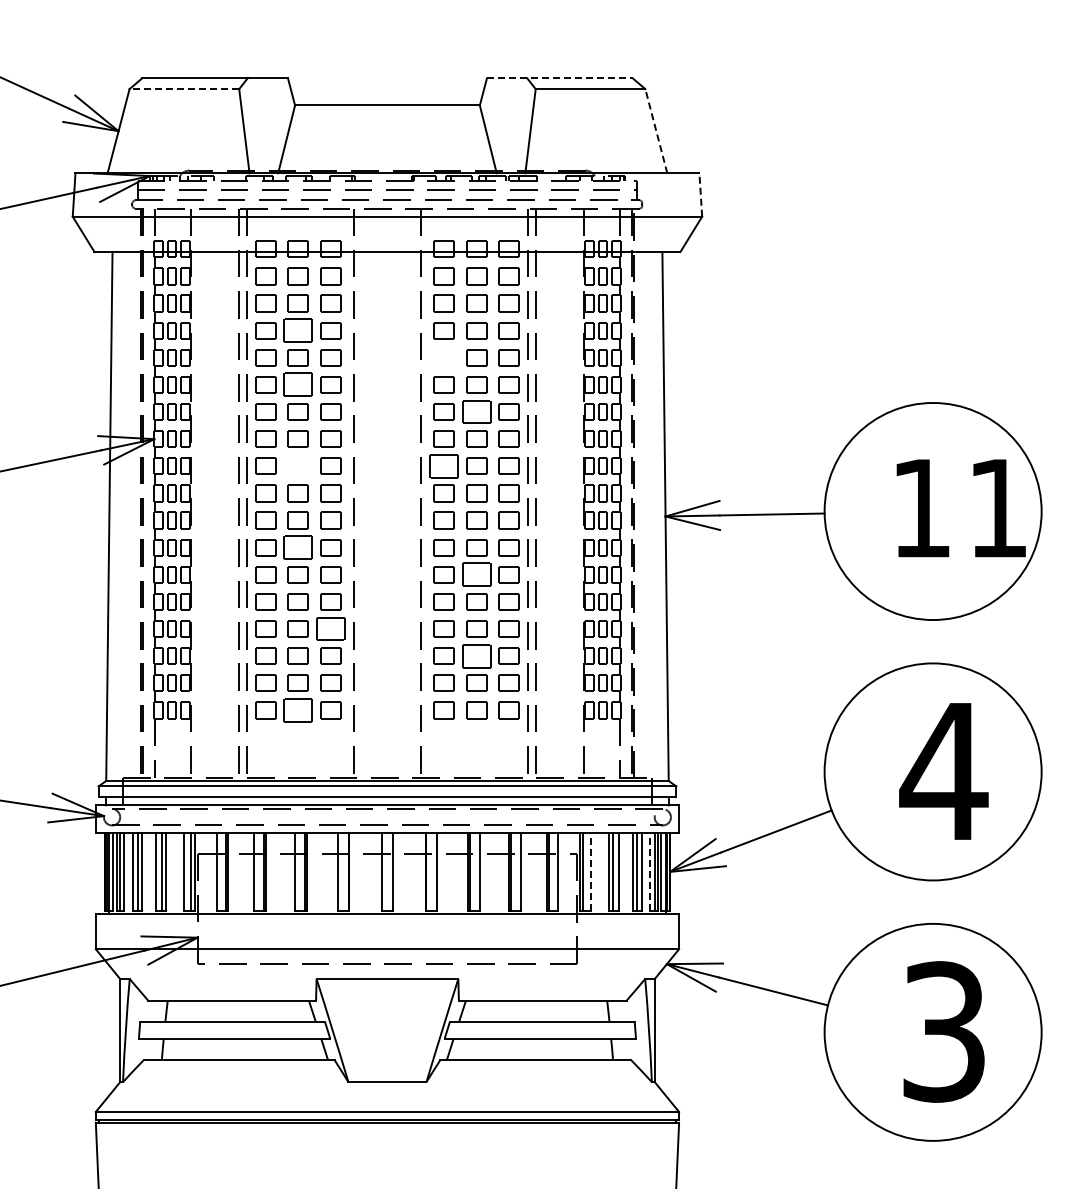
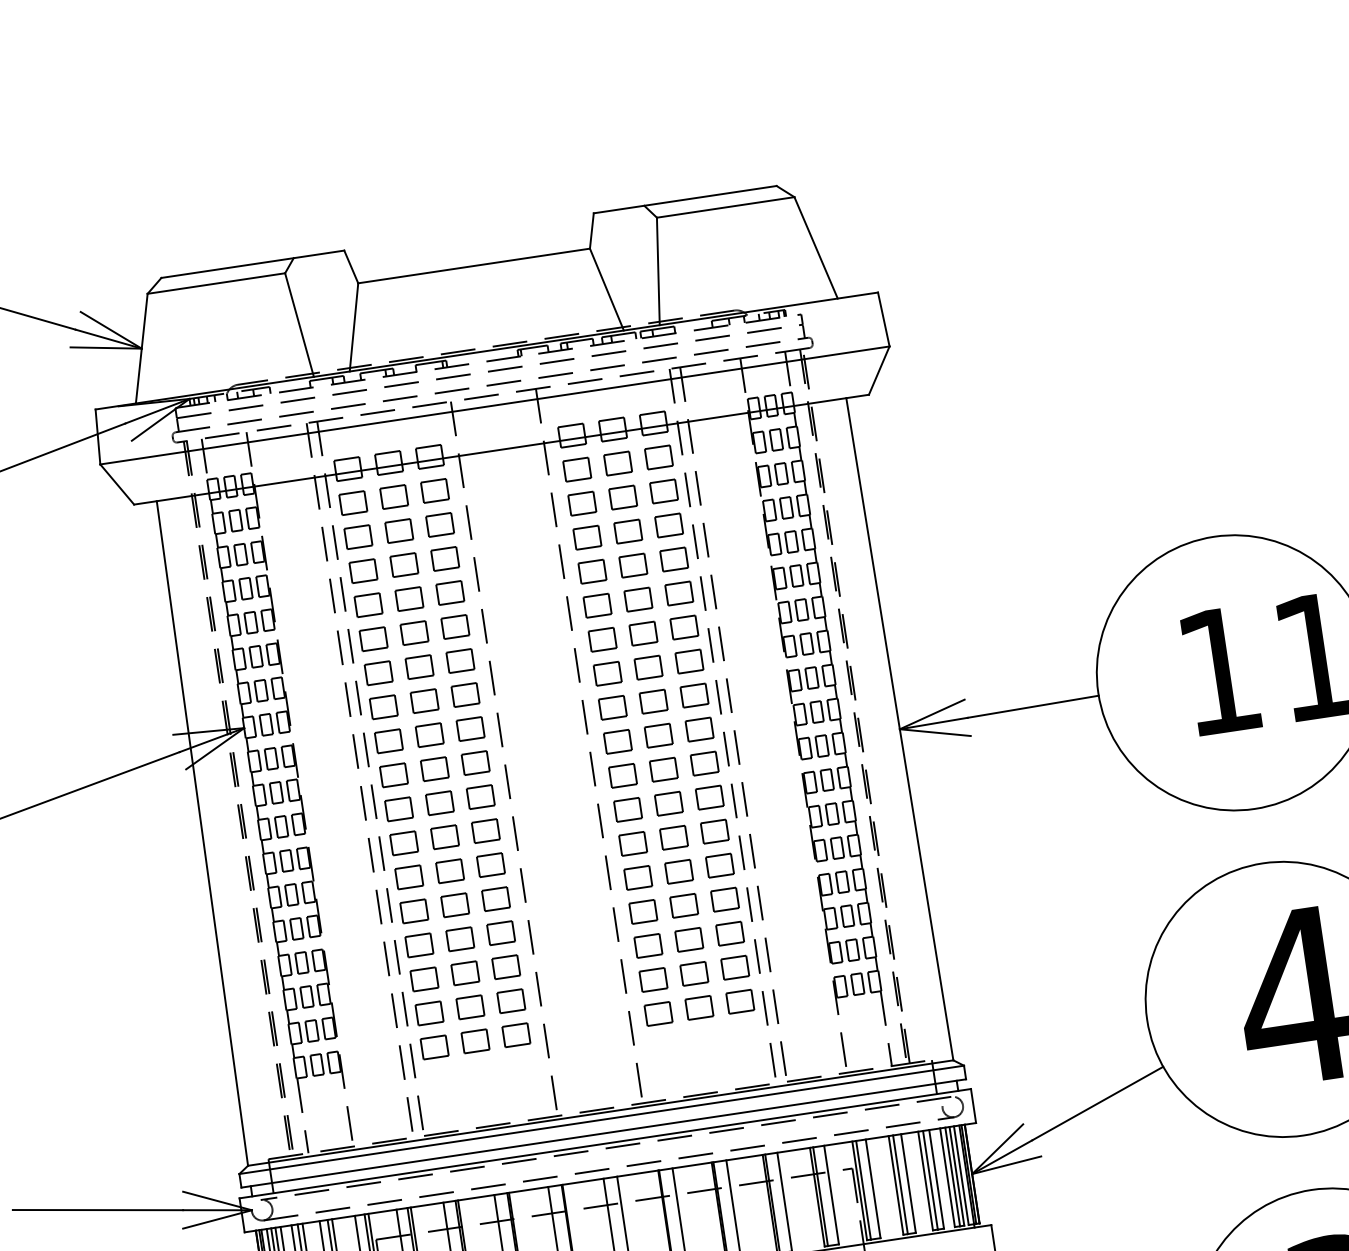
line: (559, 78) -> (684, 199), dashed -> solid
line: (184, 89) -> (216, 283), dashed -> solid
line: (656, 130) -> (816, 246), dashed -> solid
line: (700, 195) -> (883, 320), dashed -> solid
part: (297, 330) -> (403, 565), size x0.71
part: (443, 357) -> (591, 571), added
part: (297, 384) -> (413, 632), size x0.71
part: (476, 411) -> (643, 633), size x0.71
part: (297, 465) -> (428, 734), added
part: (443, 465) -> (611, 706), size x0.71
part: (297, 547) -> (444, 837), size x0.71
part: (476, 574) -> (673, 837), size x0.71
part: (330, 628) -> (500, 932), size x0.71
part: (476, 655) -> (688, 939), size x0.71
part: (297, 710) -> (474, 1041), size x0.71
line: (591, 871) -> (873, 1188), dashed -> solid
line: (650, 871) -> (947, 1177), dashed -> solid

